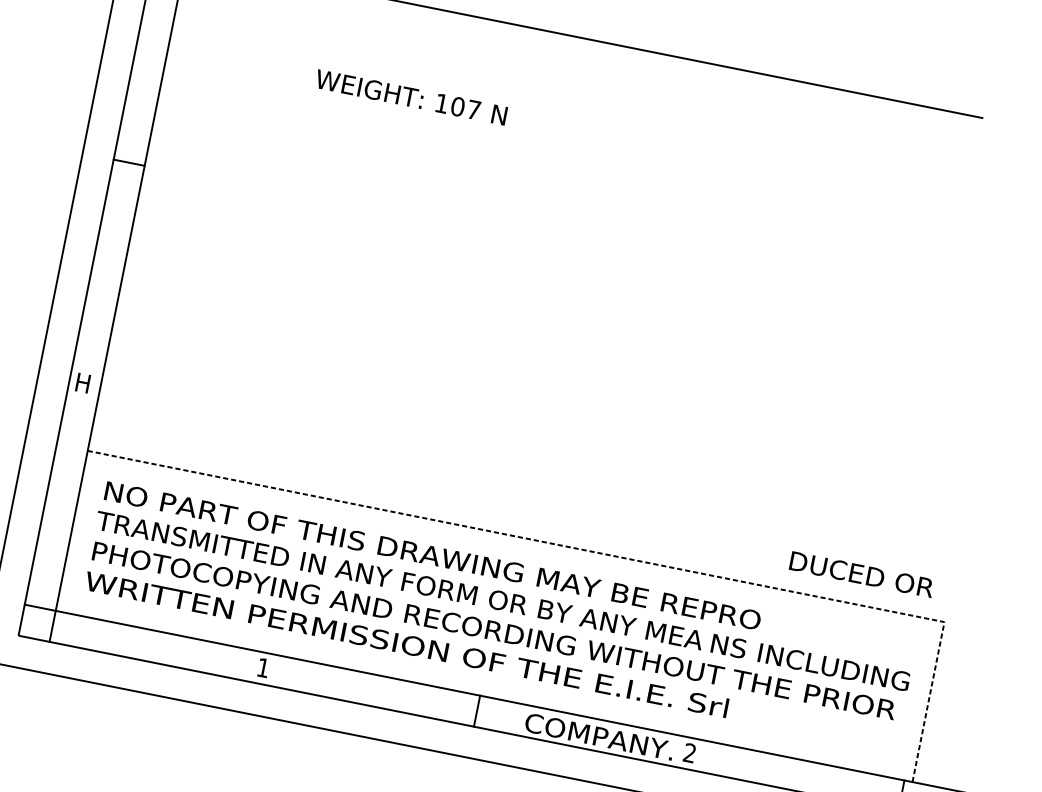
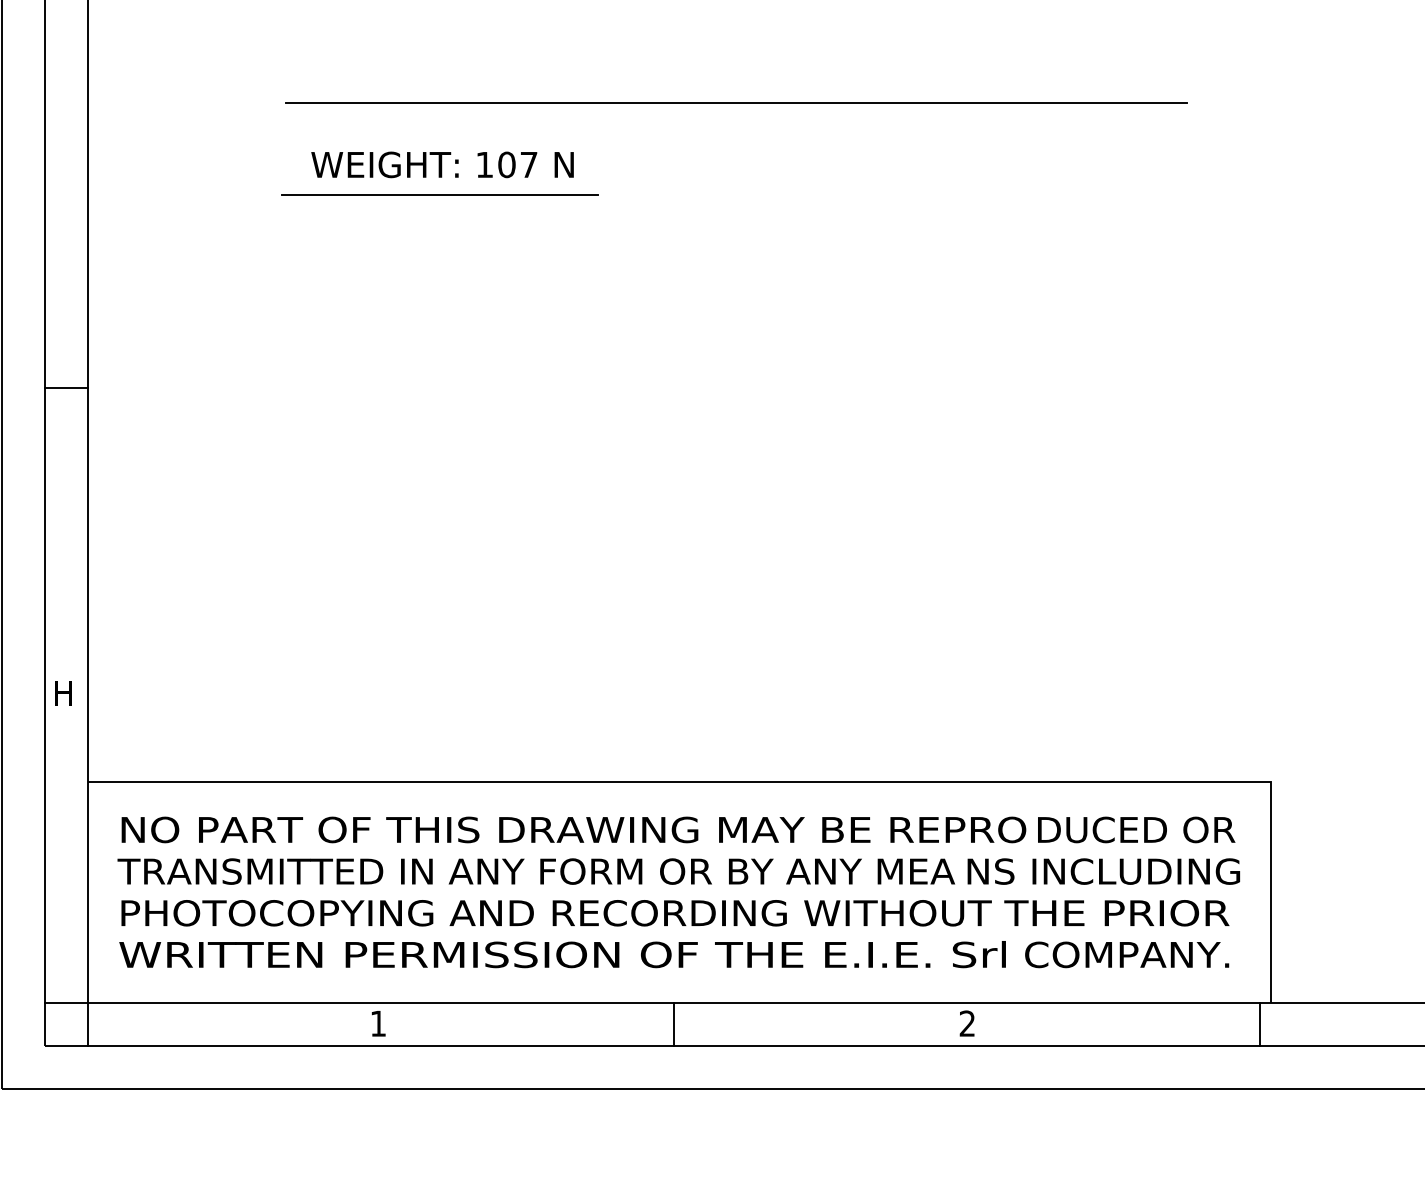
line: (428, 76) -> (440, 194), added
text: (411, 97) -> (442, 164), moved
line: (596, 552) -> (790, 782), dashed -> solid
text: (861, 574) -> (1136, 829), moved
text: (599, 736) -> (1127, 954), moved

